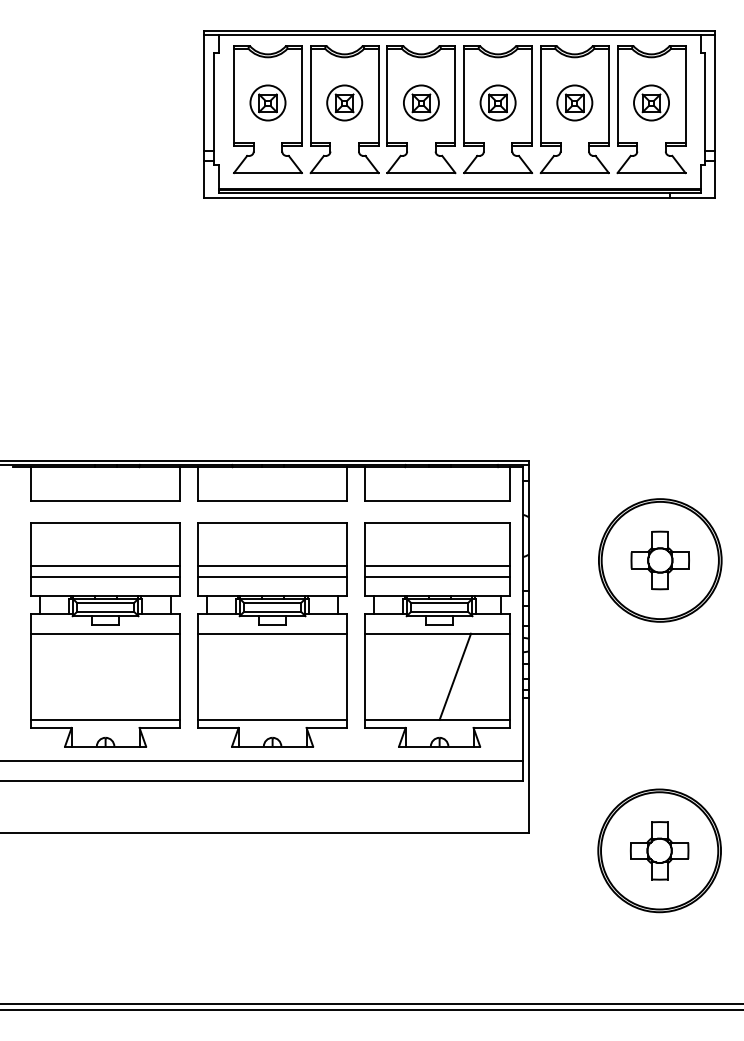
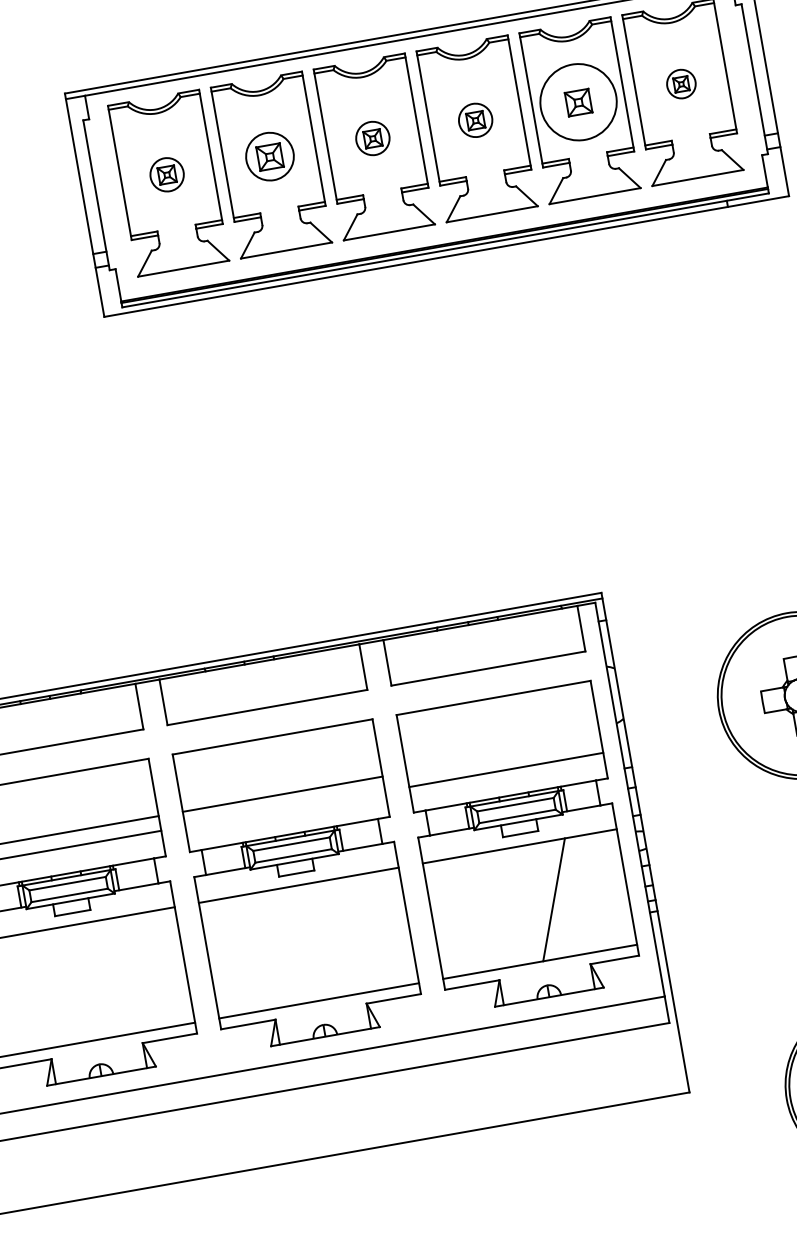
part: (267, 102) -> (166, 174), size x0.7
part: (421, 102) -> (372, 137), size x0.7
part: (497, 102) -> (474, 119), size x0.7
circle: (574, 102) -> (578, 101), size x1.6
part: (651, 102) -> (681, 83), size x0.6
line: (437, 565) -> (503, 754), removed
line: (272, 576) -> (285, 808), removed

